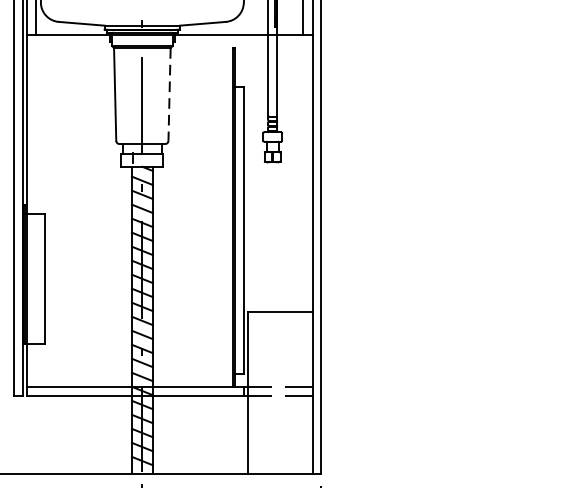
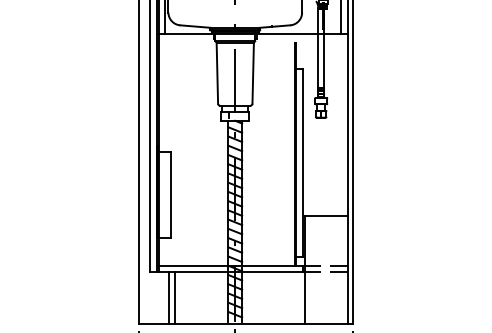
line: (170, 95) -> (253, 73), dashed -> solid
line: (41, 434) -> (168, 297), added
line: (51, 434) -> (175, 297), added

